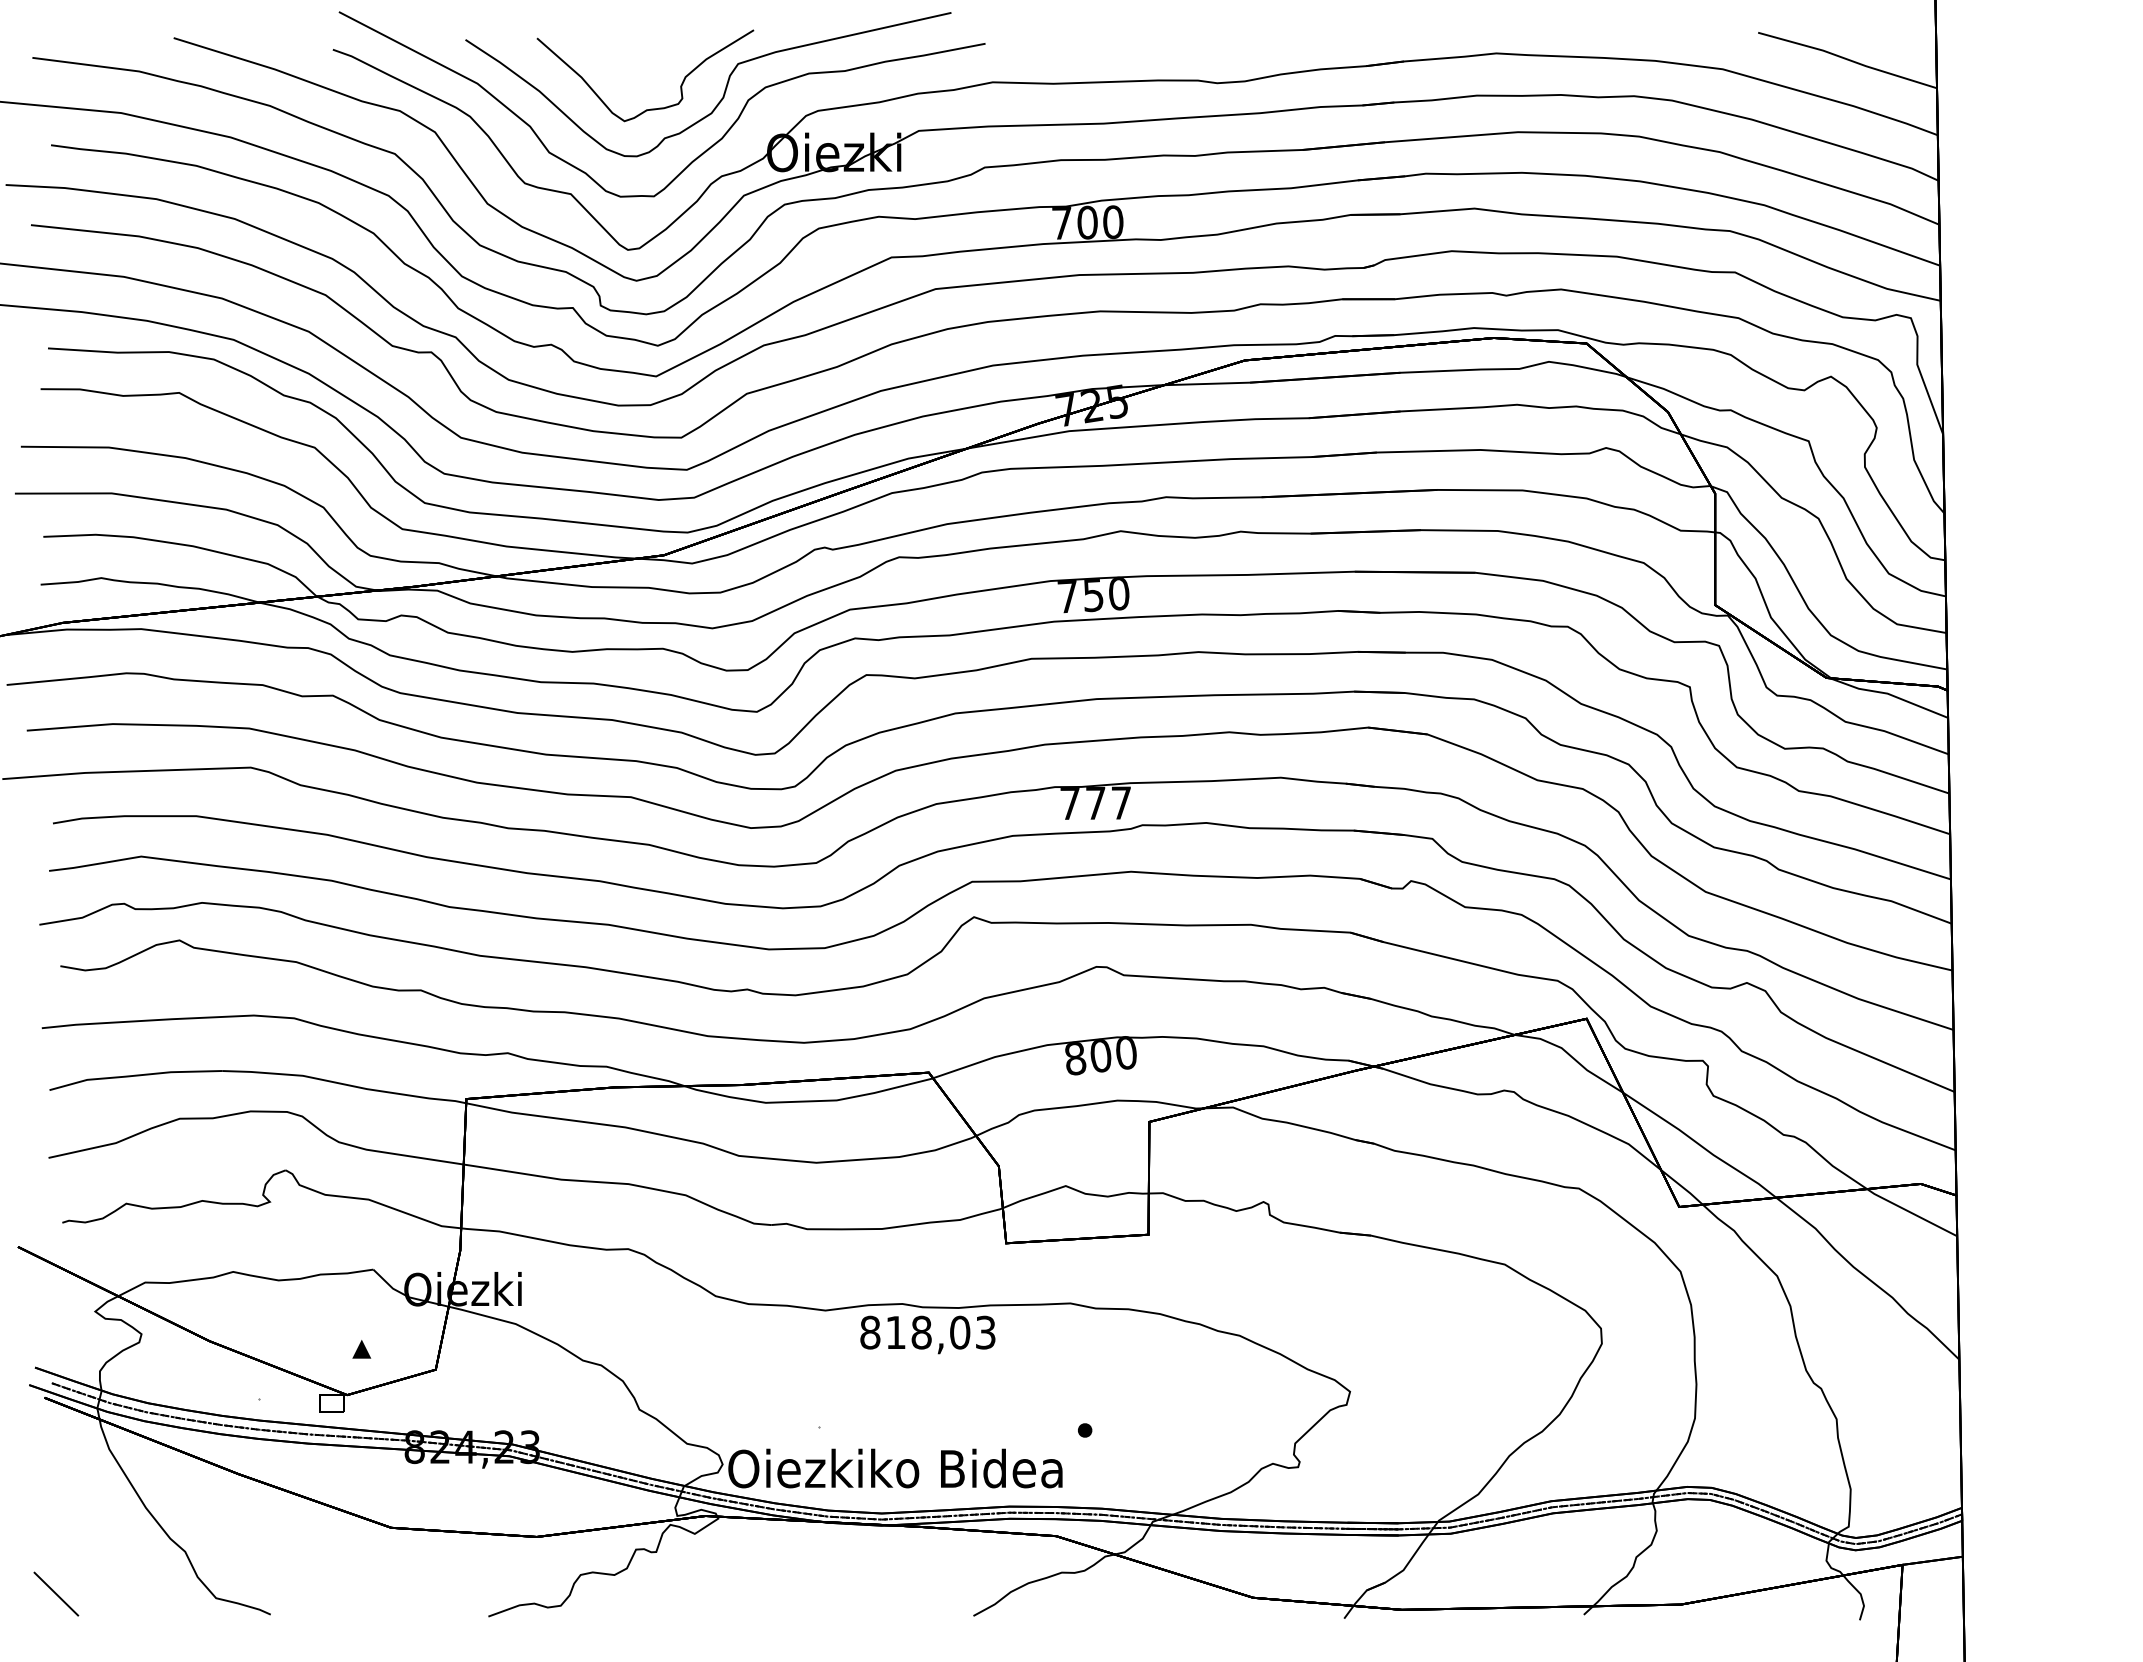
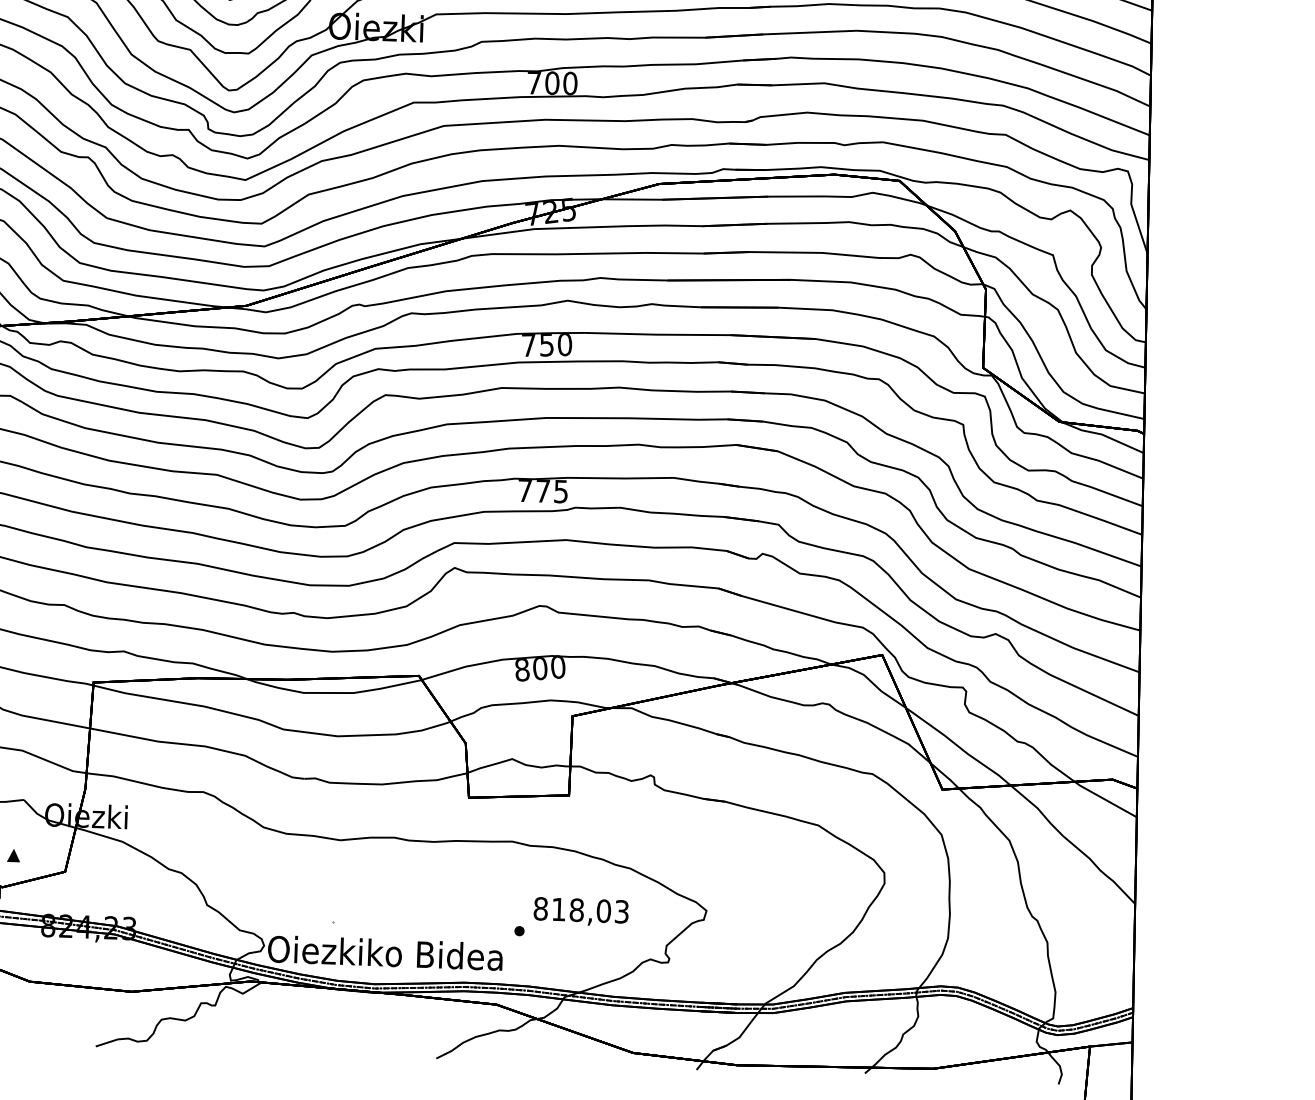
text: (1121, 802) -> (561, 491), 777 -> 775
text: (927, 1334) -> (580, 911), moved

